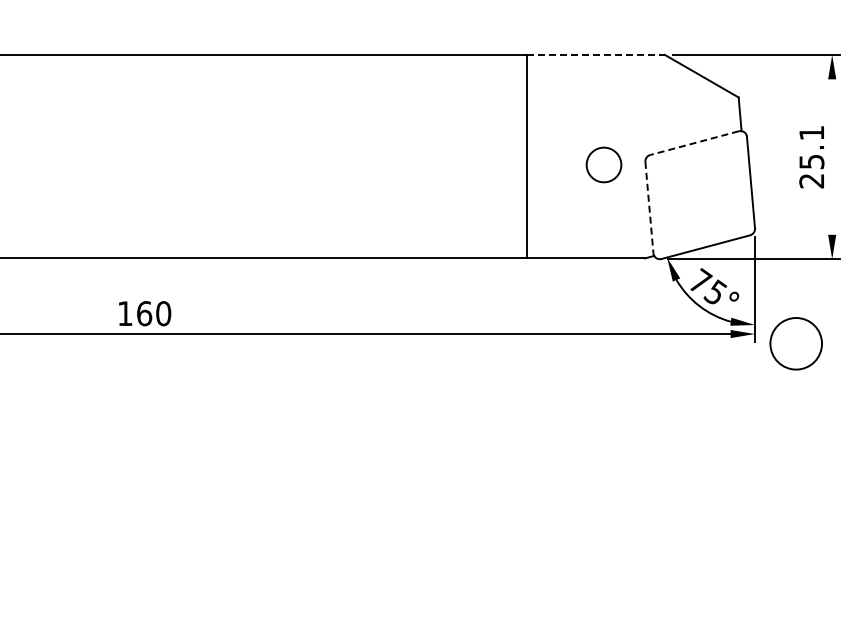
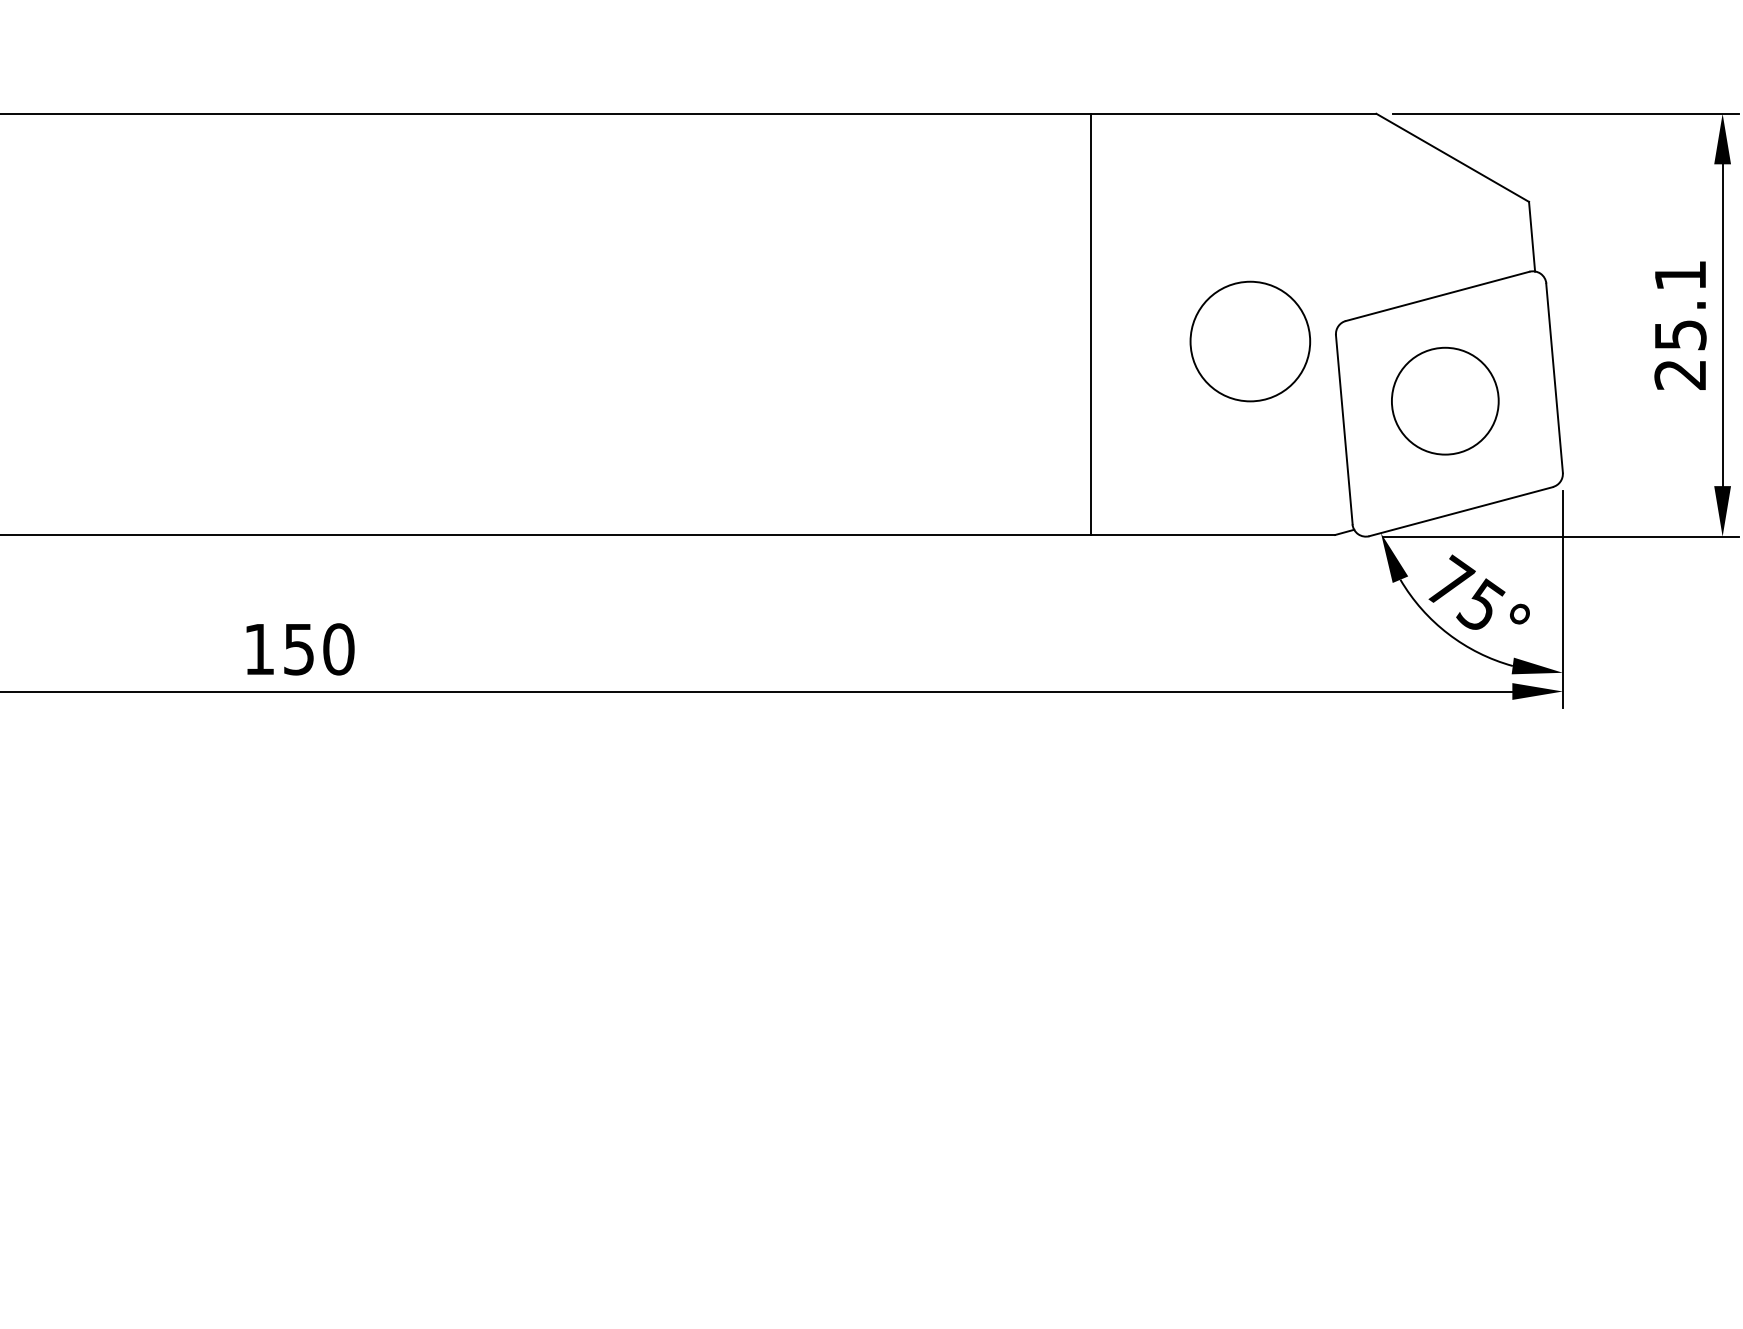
line: (596, 54) -> (1234, 112), dashed -> solid
line: (694, 143) -> (1437, 297), dashed -> solid
line: (832, 156) -> (1723, 324), added
circle: (603, 164) -> (1249, 340), size x1.67
line: (649, 207) -> (1344, 429), dashed -> solid
text: (144, 313) -> (299, 648), 160 -> 150
circle: (795, 343) -> (1443, 400), moved

